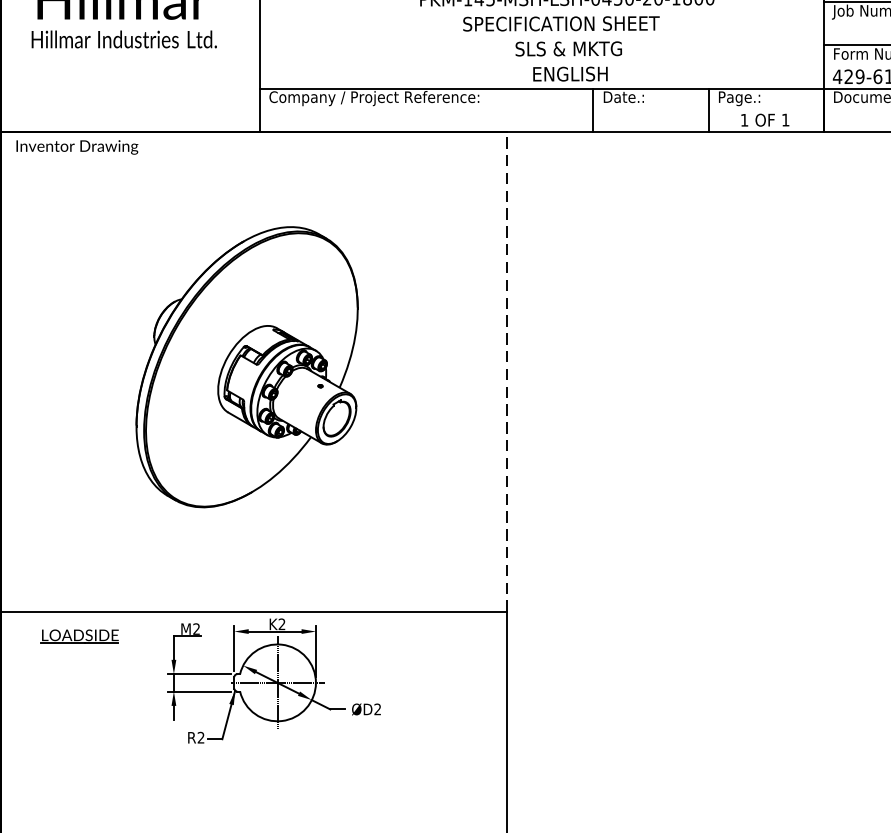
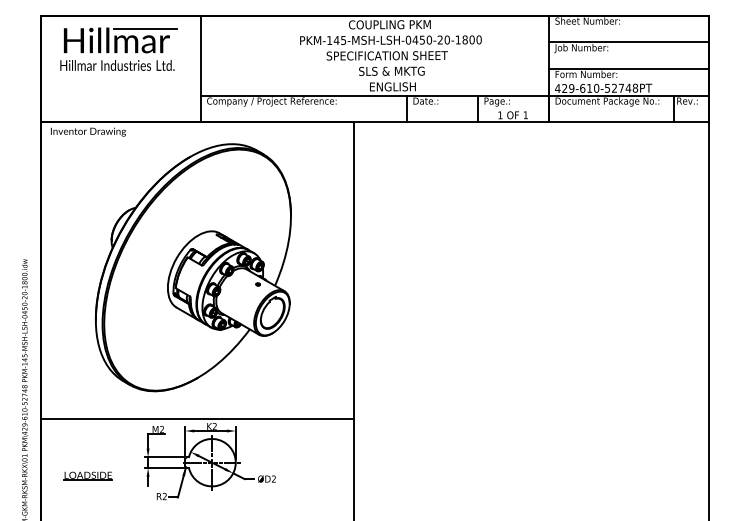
part: (245, 366) -> (192, 267), size x1.43
line: (506, 371) -> (353, 270), dashed -> solid
part: (79, 635) -> (87, 475), moved

